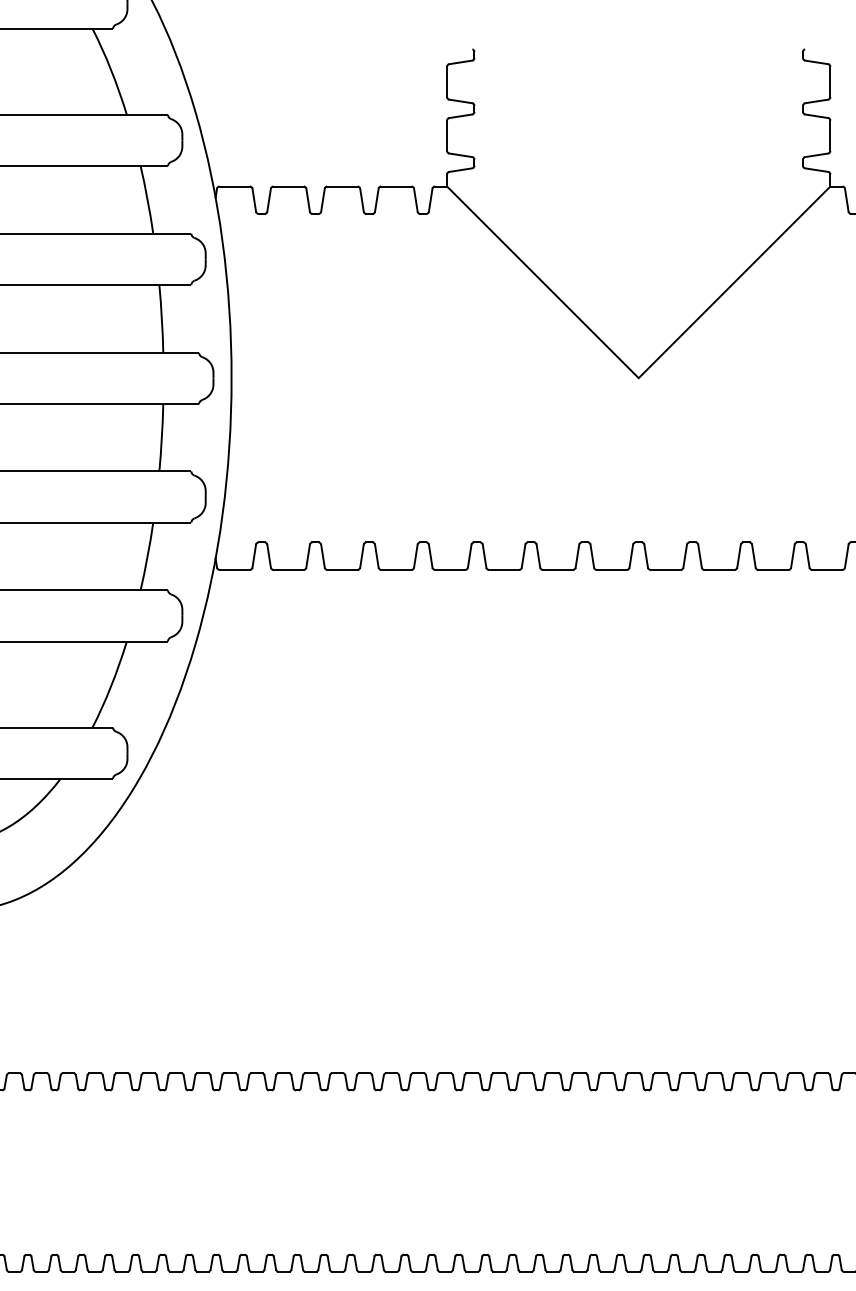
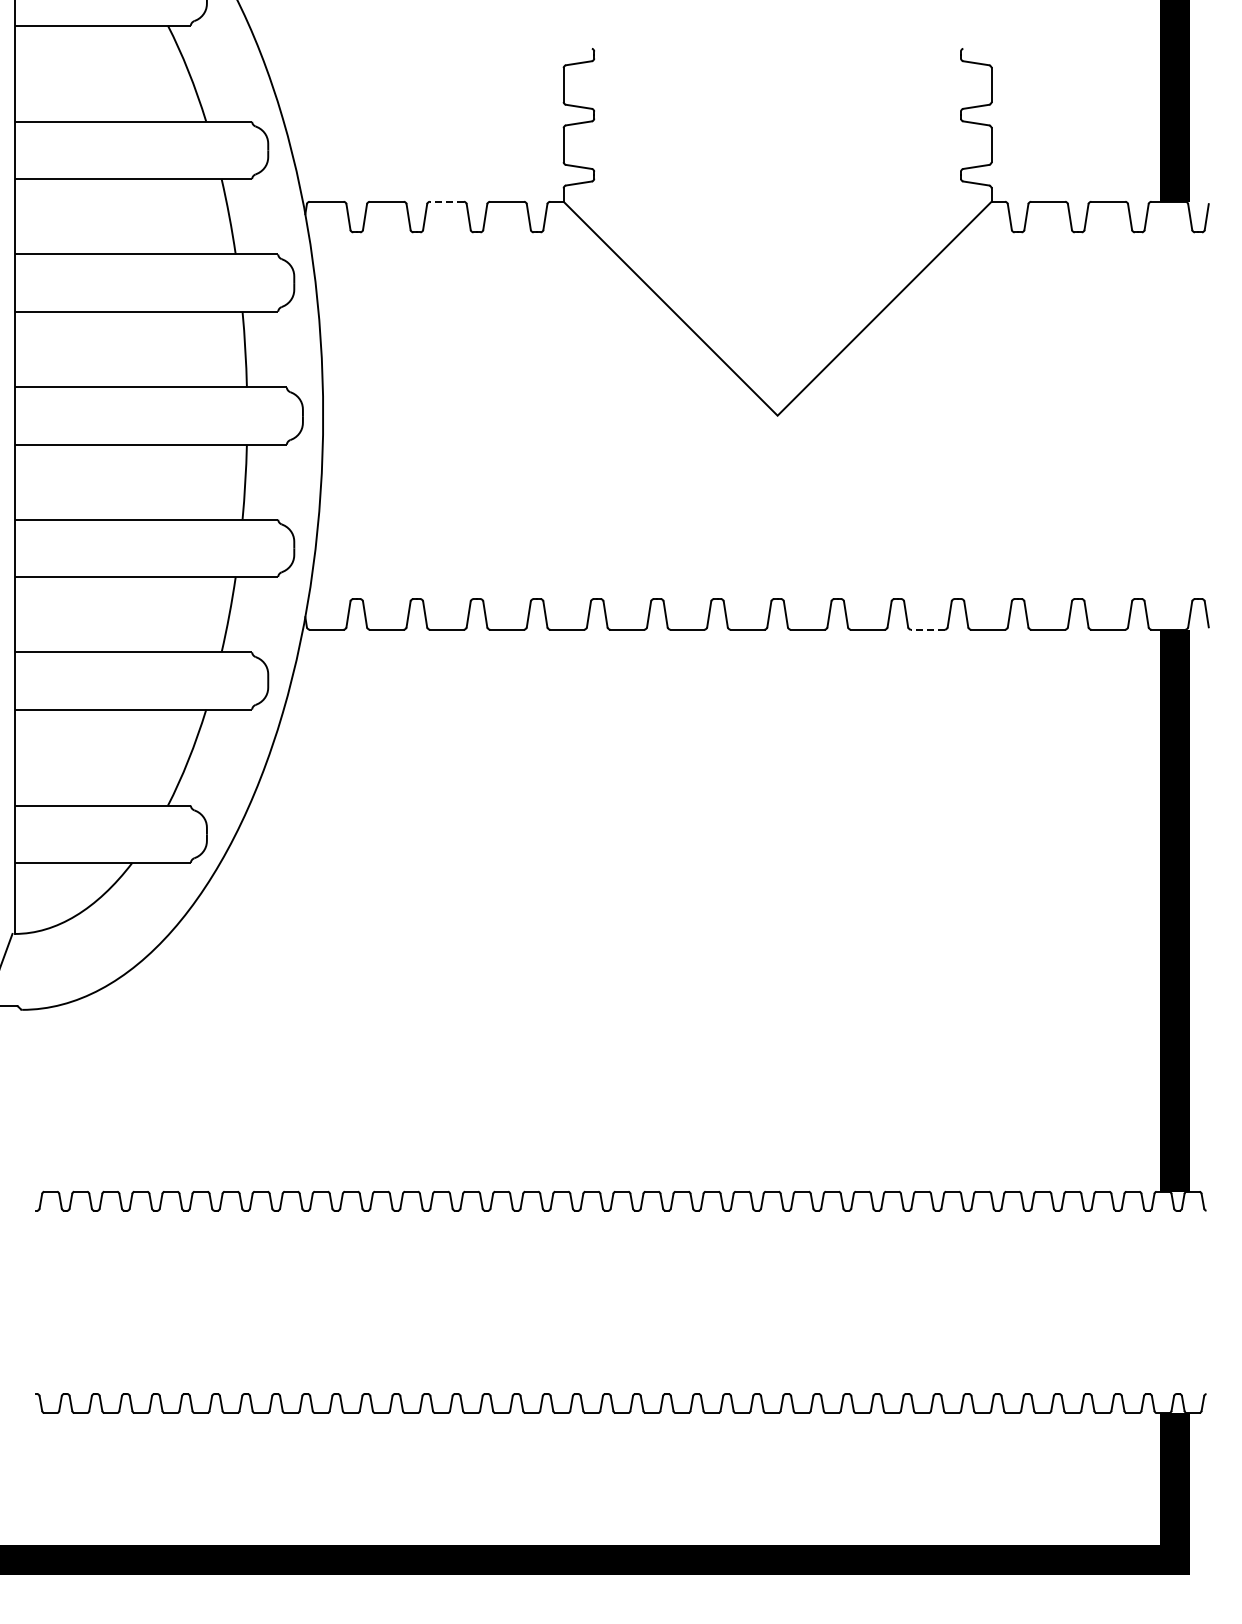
line: (342, 186) -> (446, 201), solid -> dashed
line: (773, 569) -> (927, 629), solid -> dashed

